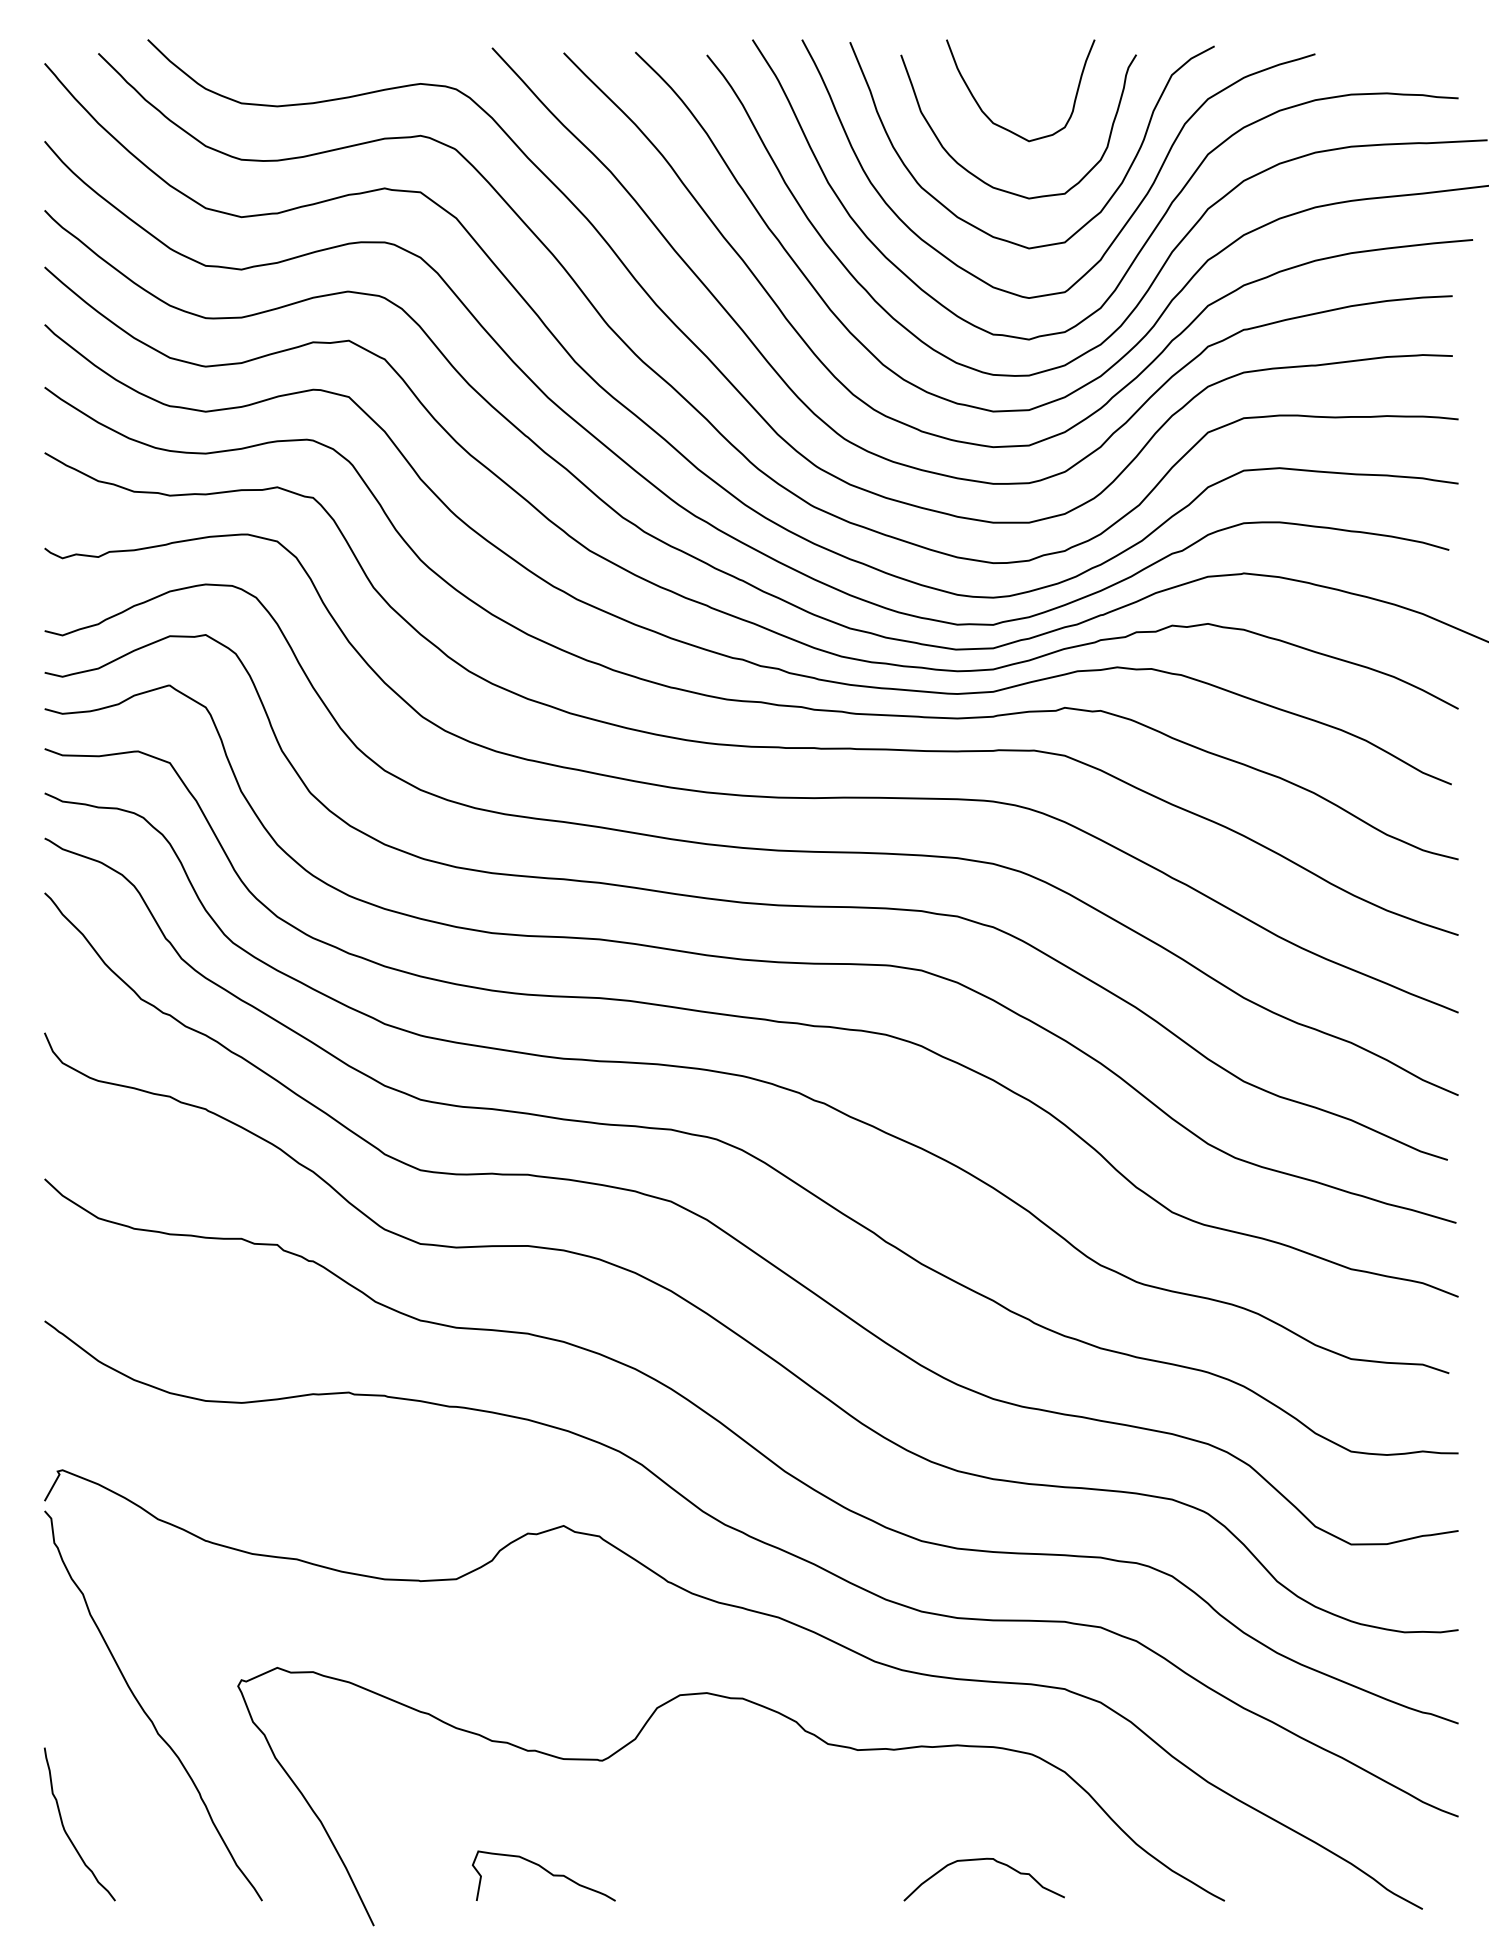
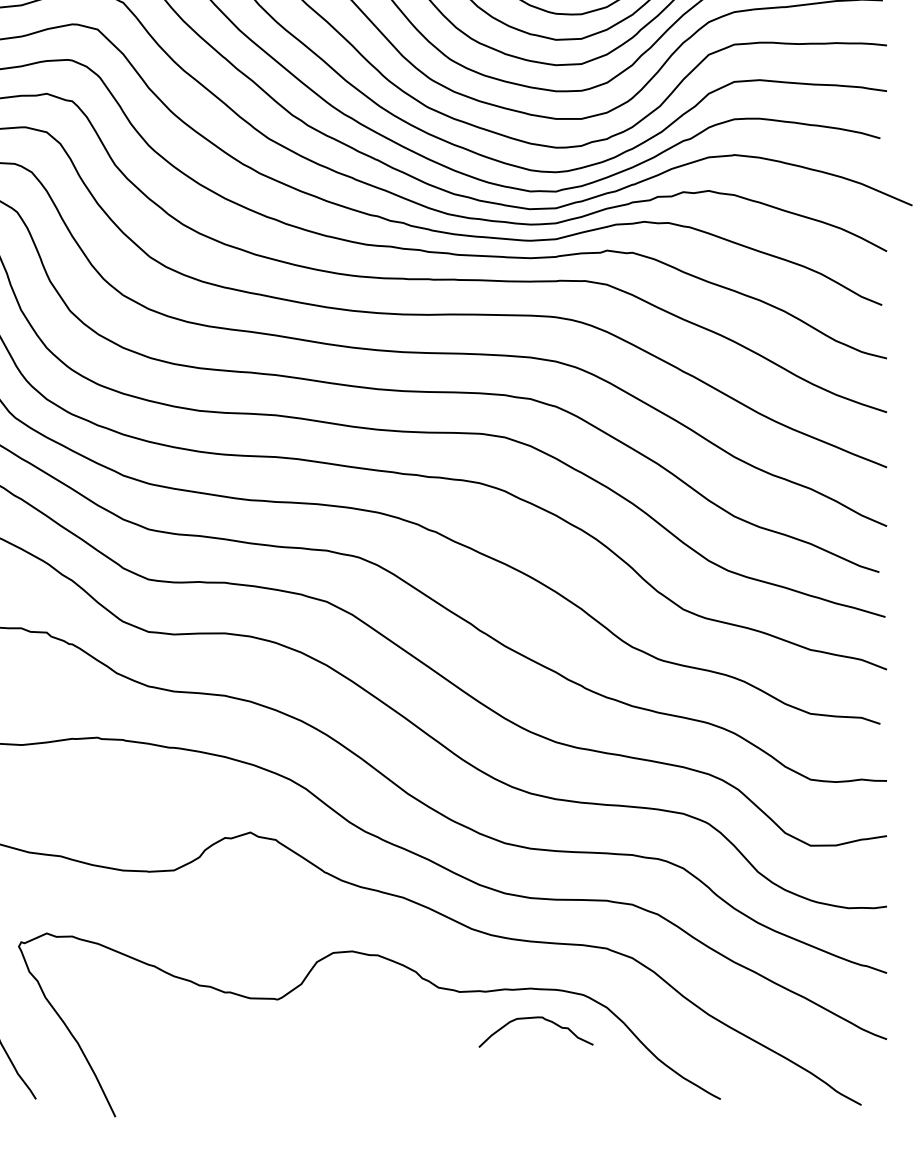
curve: (981, 1860) -> (534, 1018), moved
curve: (546, 1871) -> (238, 1078), removed

